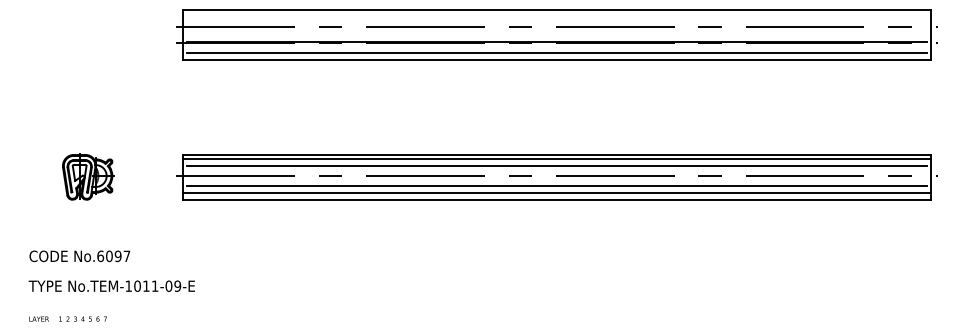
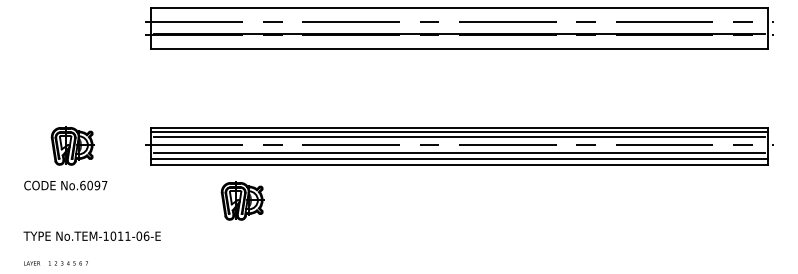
line: (556, 52) -> (459, 43), removed
part: (293, 242) -> (242, 200), added
text: (79, 256) -> (65, 185), moved
text: (177, 285) -> (146, 235), No.TEM-1011-09-E -> No.TEM-1011-06-E

